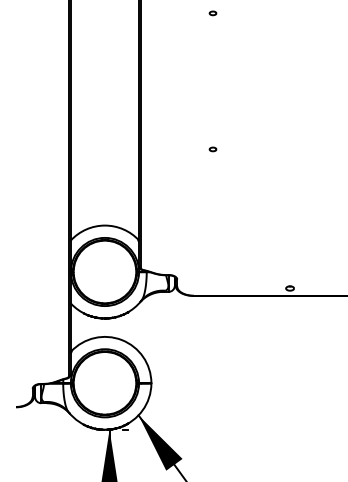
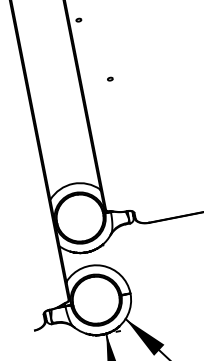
part: (212, 13) -> (78, 20), moved
part: (212, 149) -> (109, 79), moved

